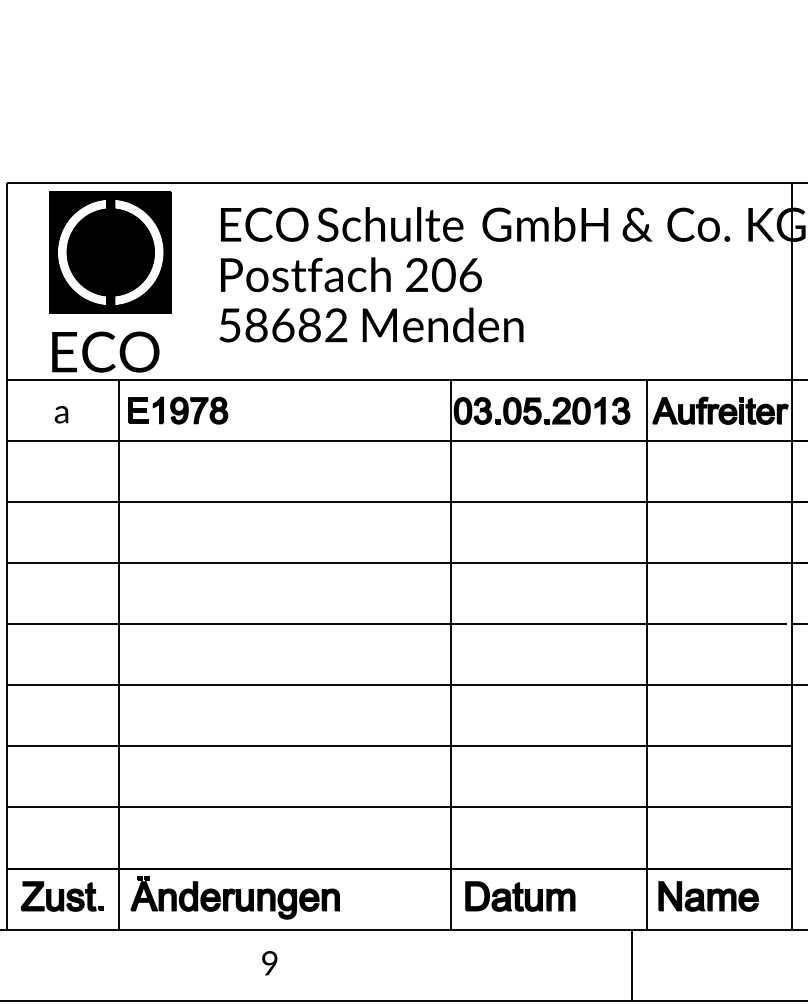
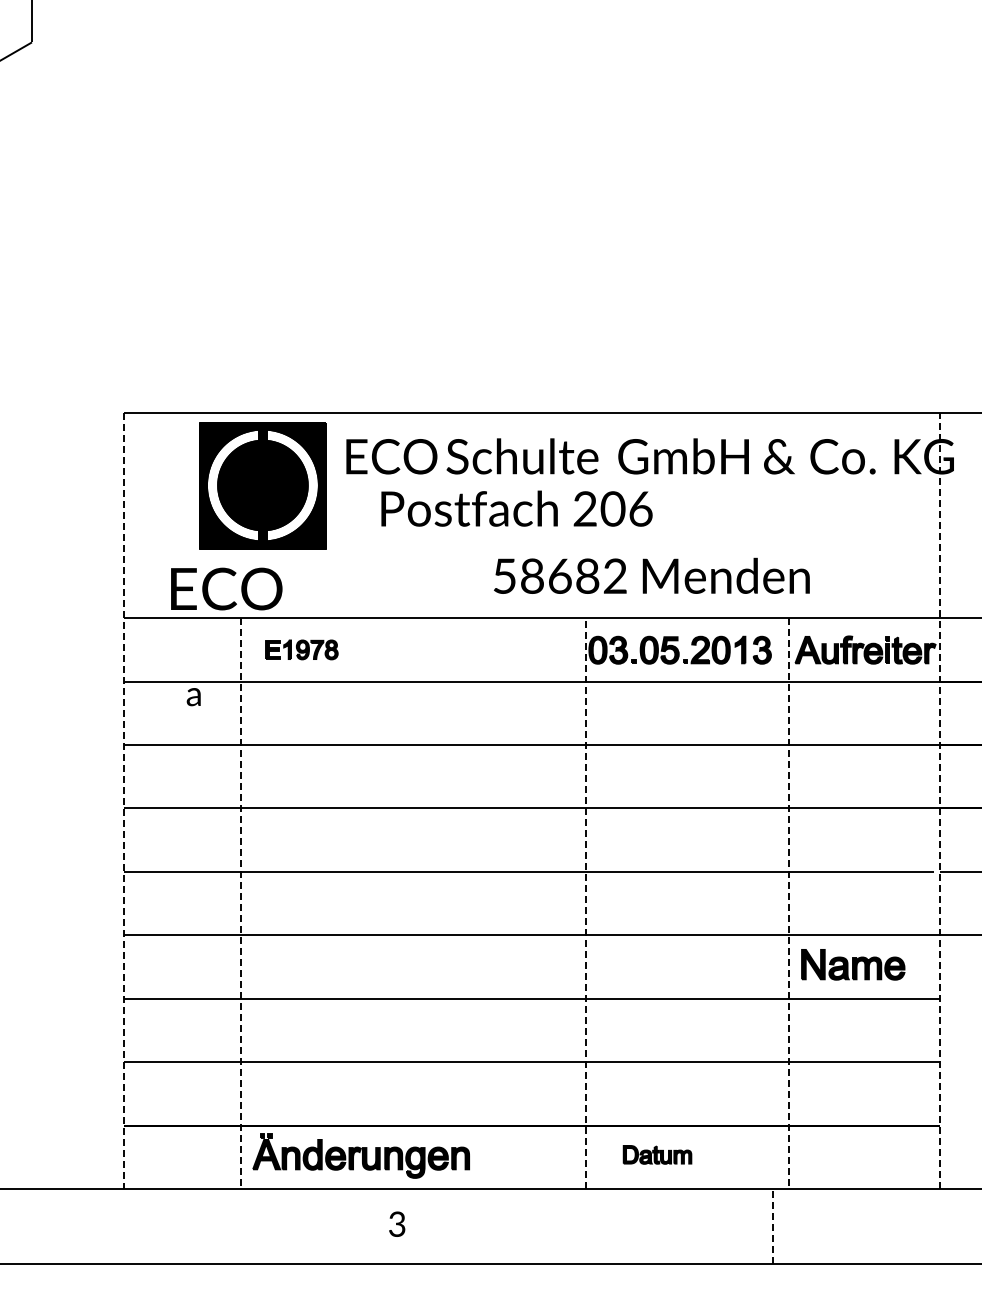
part: (110, 252) -> (262, 485), moved
text: (350, 274) -> (516, 508), moved
text: (371, 324) -> (651, 575), moved
part: (177, 410) -> (301, 649), size x0.7
text: (61, 415) -> (193, 697), moved
line: (791, 555) -> (939, 800), solid -> dashed
line: (7, 556) -> (124, 801), solid -> dashed
line: (119, 654) -> (240, 903), solid -> dashed
line: (450, 654) -> (585, 903), solid -> dashed
line: (646, 654) -> (788, 903), solid -> dashed
part: (62, 896) -> (181, 1154), removed
part: (520, 896) -> (657, 1154), size x0.6
part: (708, 896) -> (853, 964), moved
text: (270, 962) -> (397, 1223), 9 -> 3
line: (631, 965) -> (773, 1226), solid -> dashed

